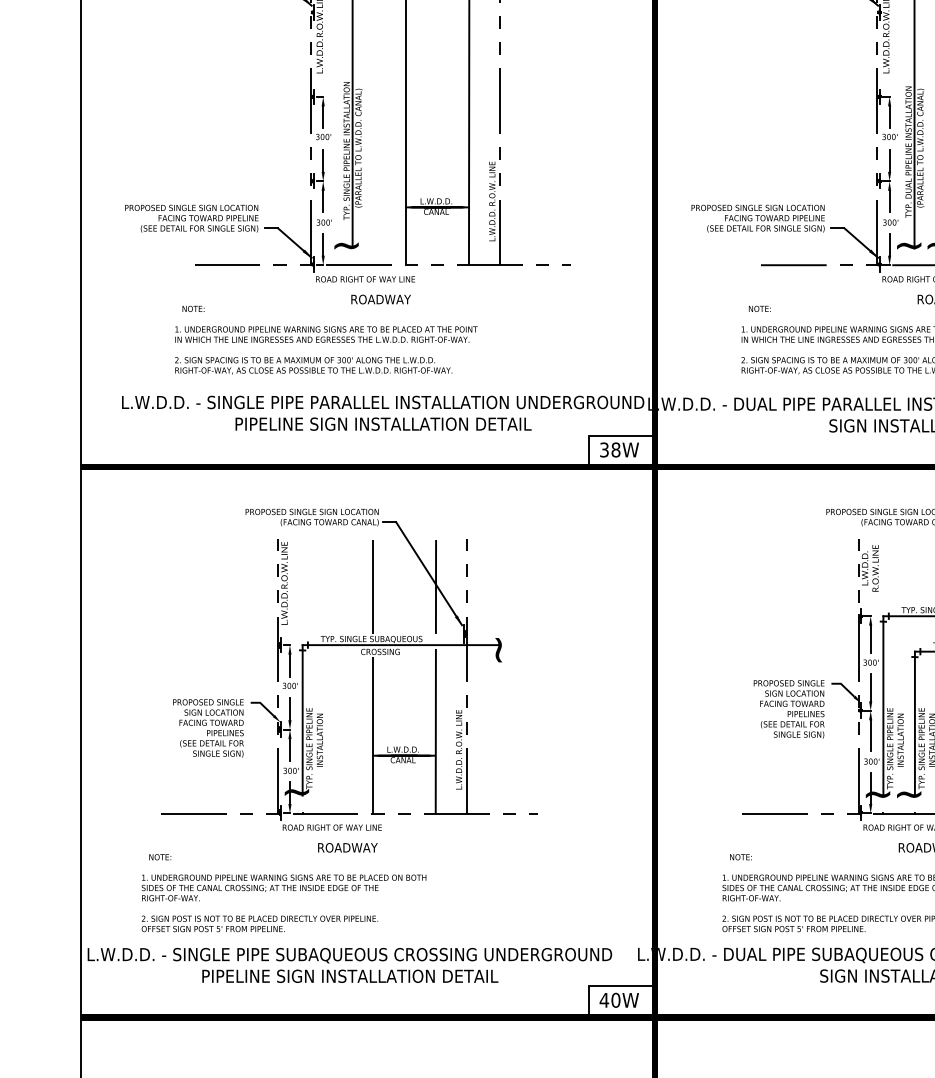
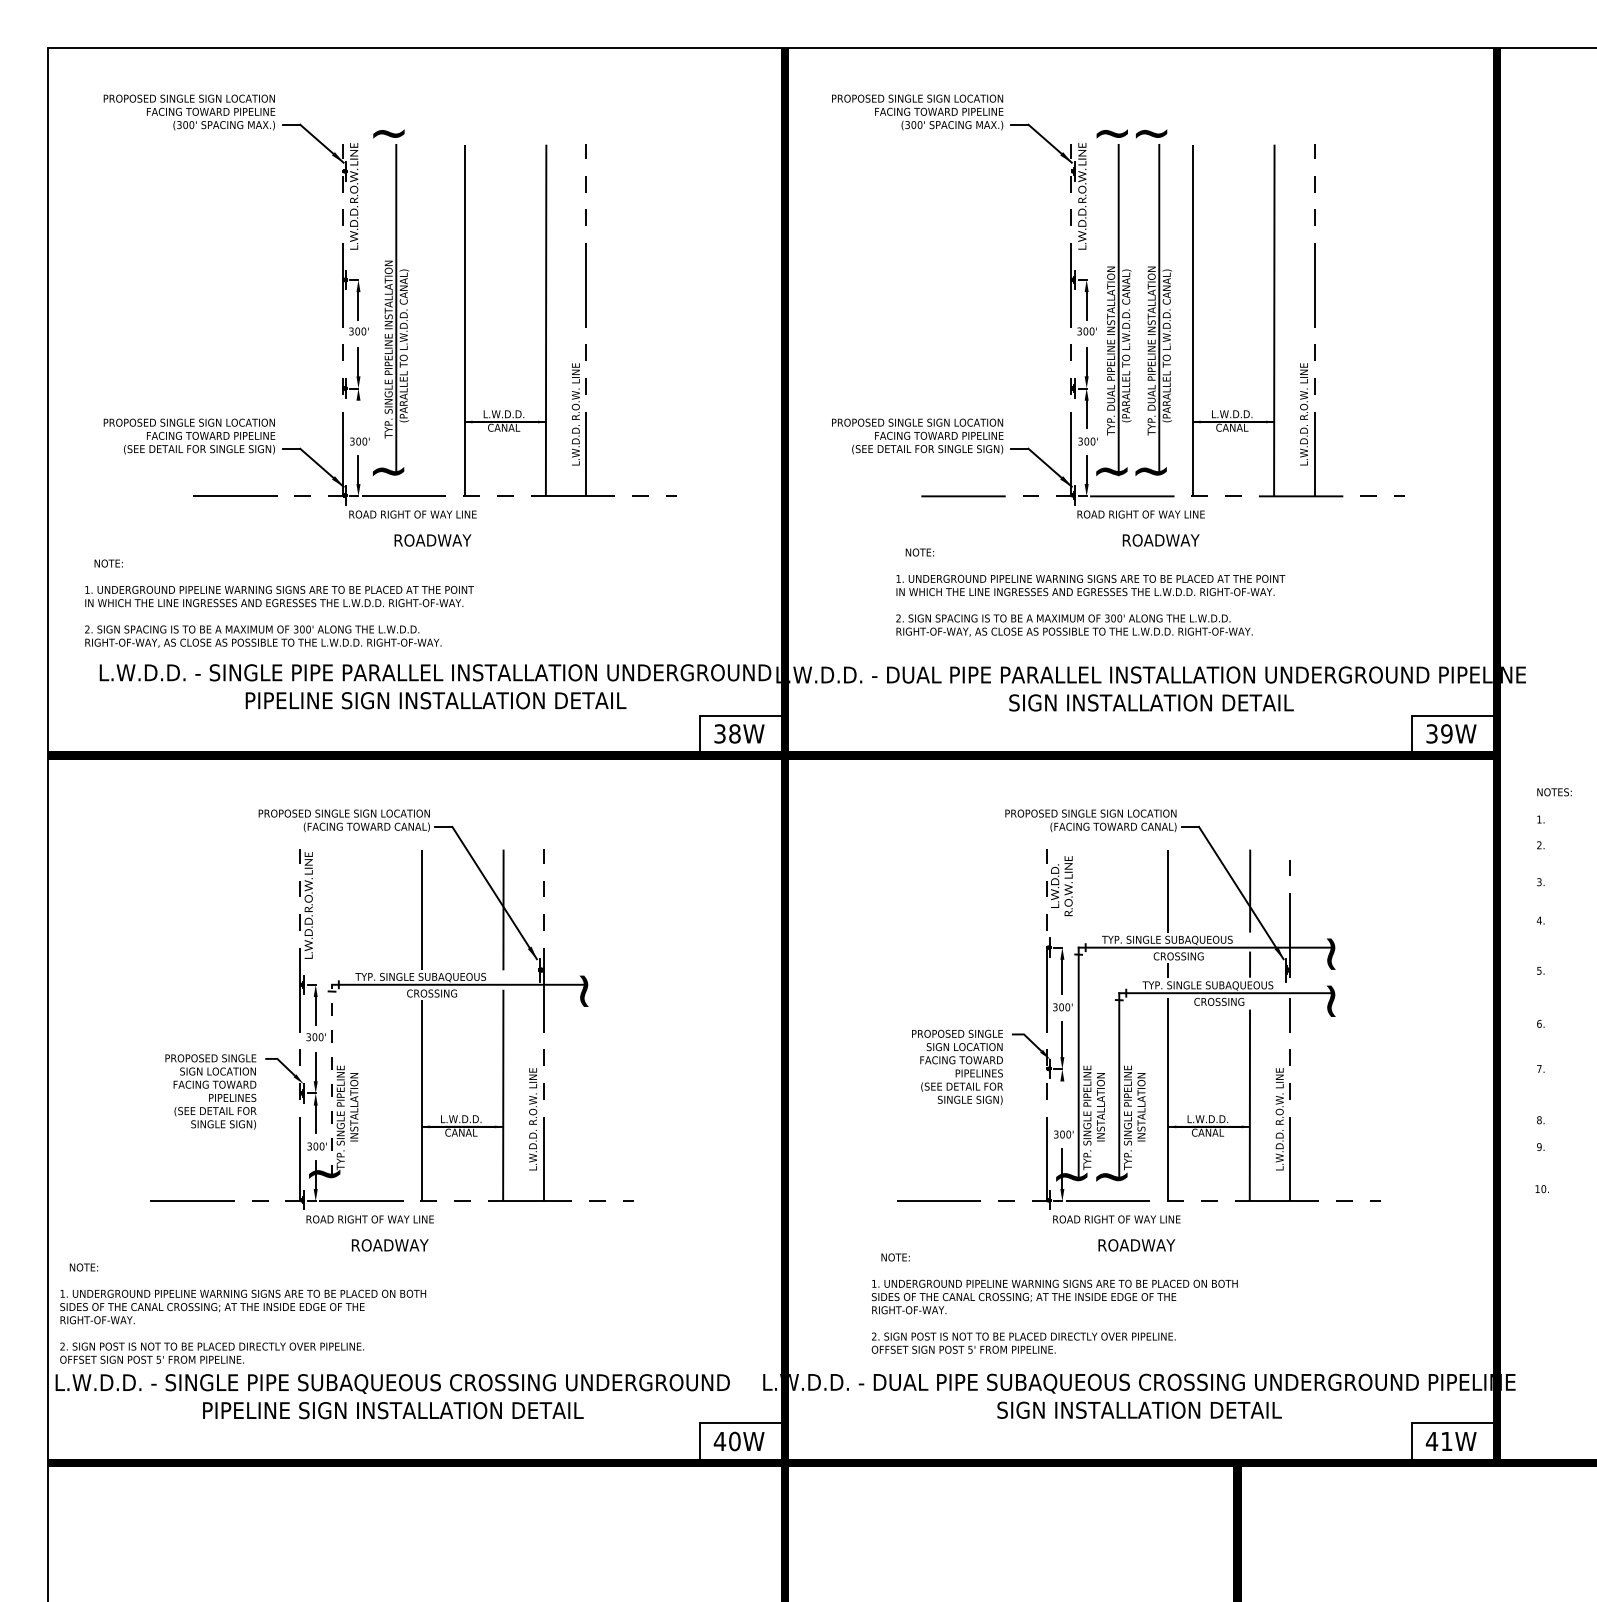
line: (323, 201) -> (358, 414), removed
text: (326, 340) -> (279, 603), moved
line: (303, 720) -> (332, 1081), solid -> dashed
line: (870, 735) -> (1062, 1101), removed
text: (284, 893) -> (243, 1313), moved

